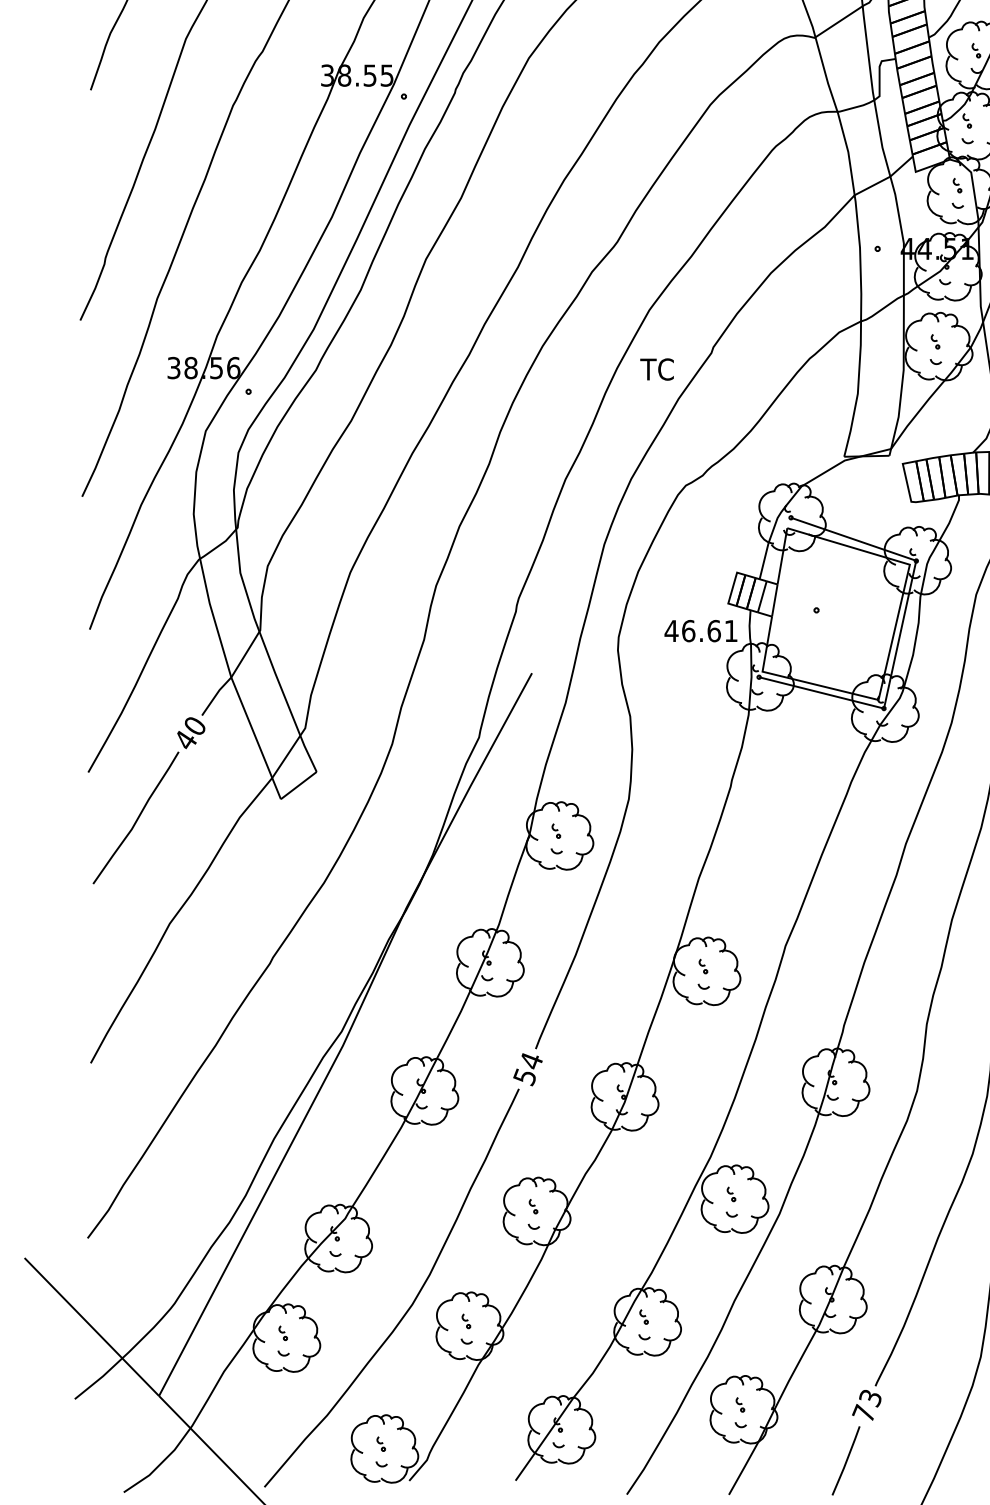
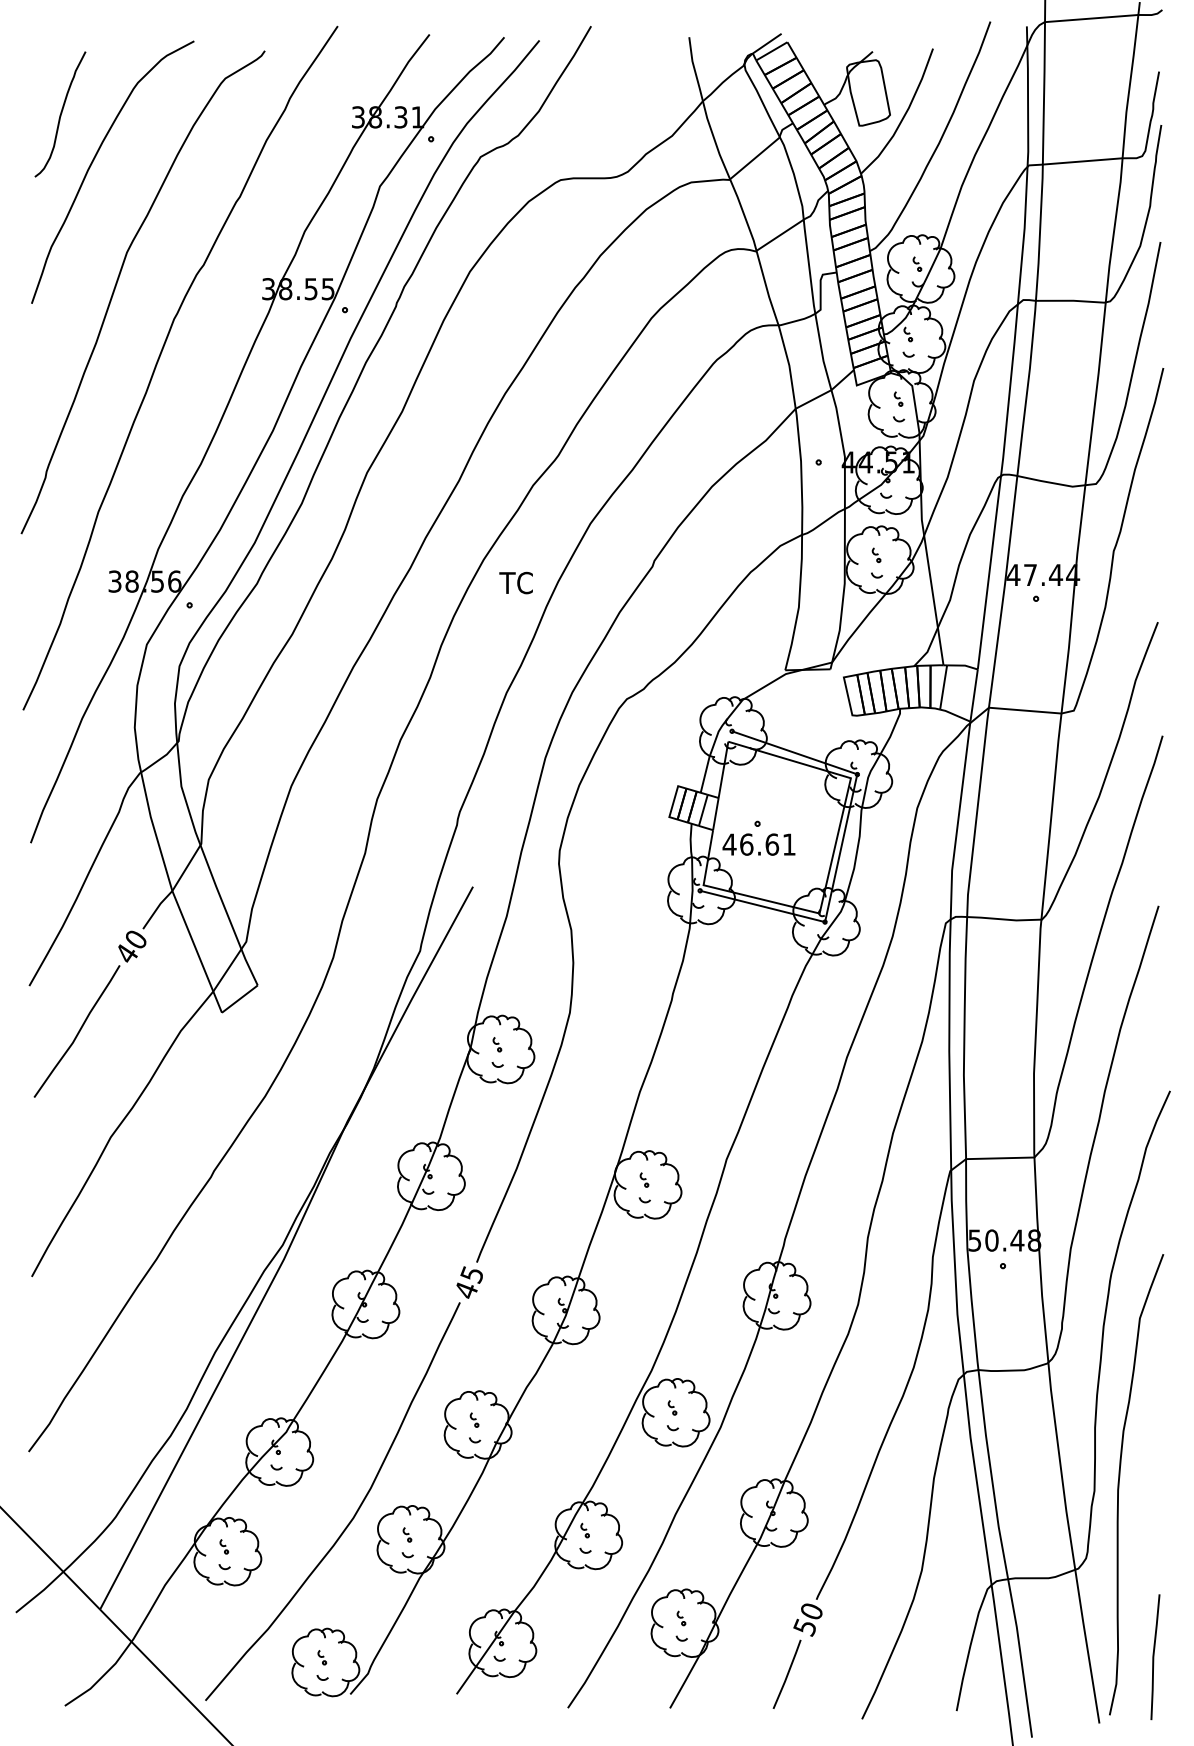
text: (656, 368) -> (515, 582), moved
text: (700, 630) -> (758, 844), moved
text: (527, 1068) -> (468, 1282), 54 -> 45
text: (866, 1405) -> (807, 1619), 73 -> 50

